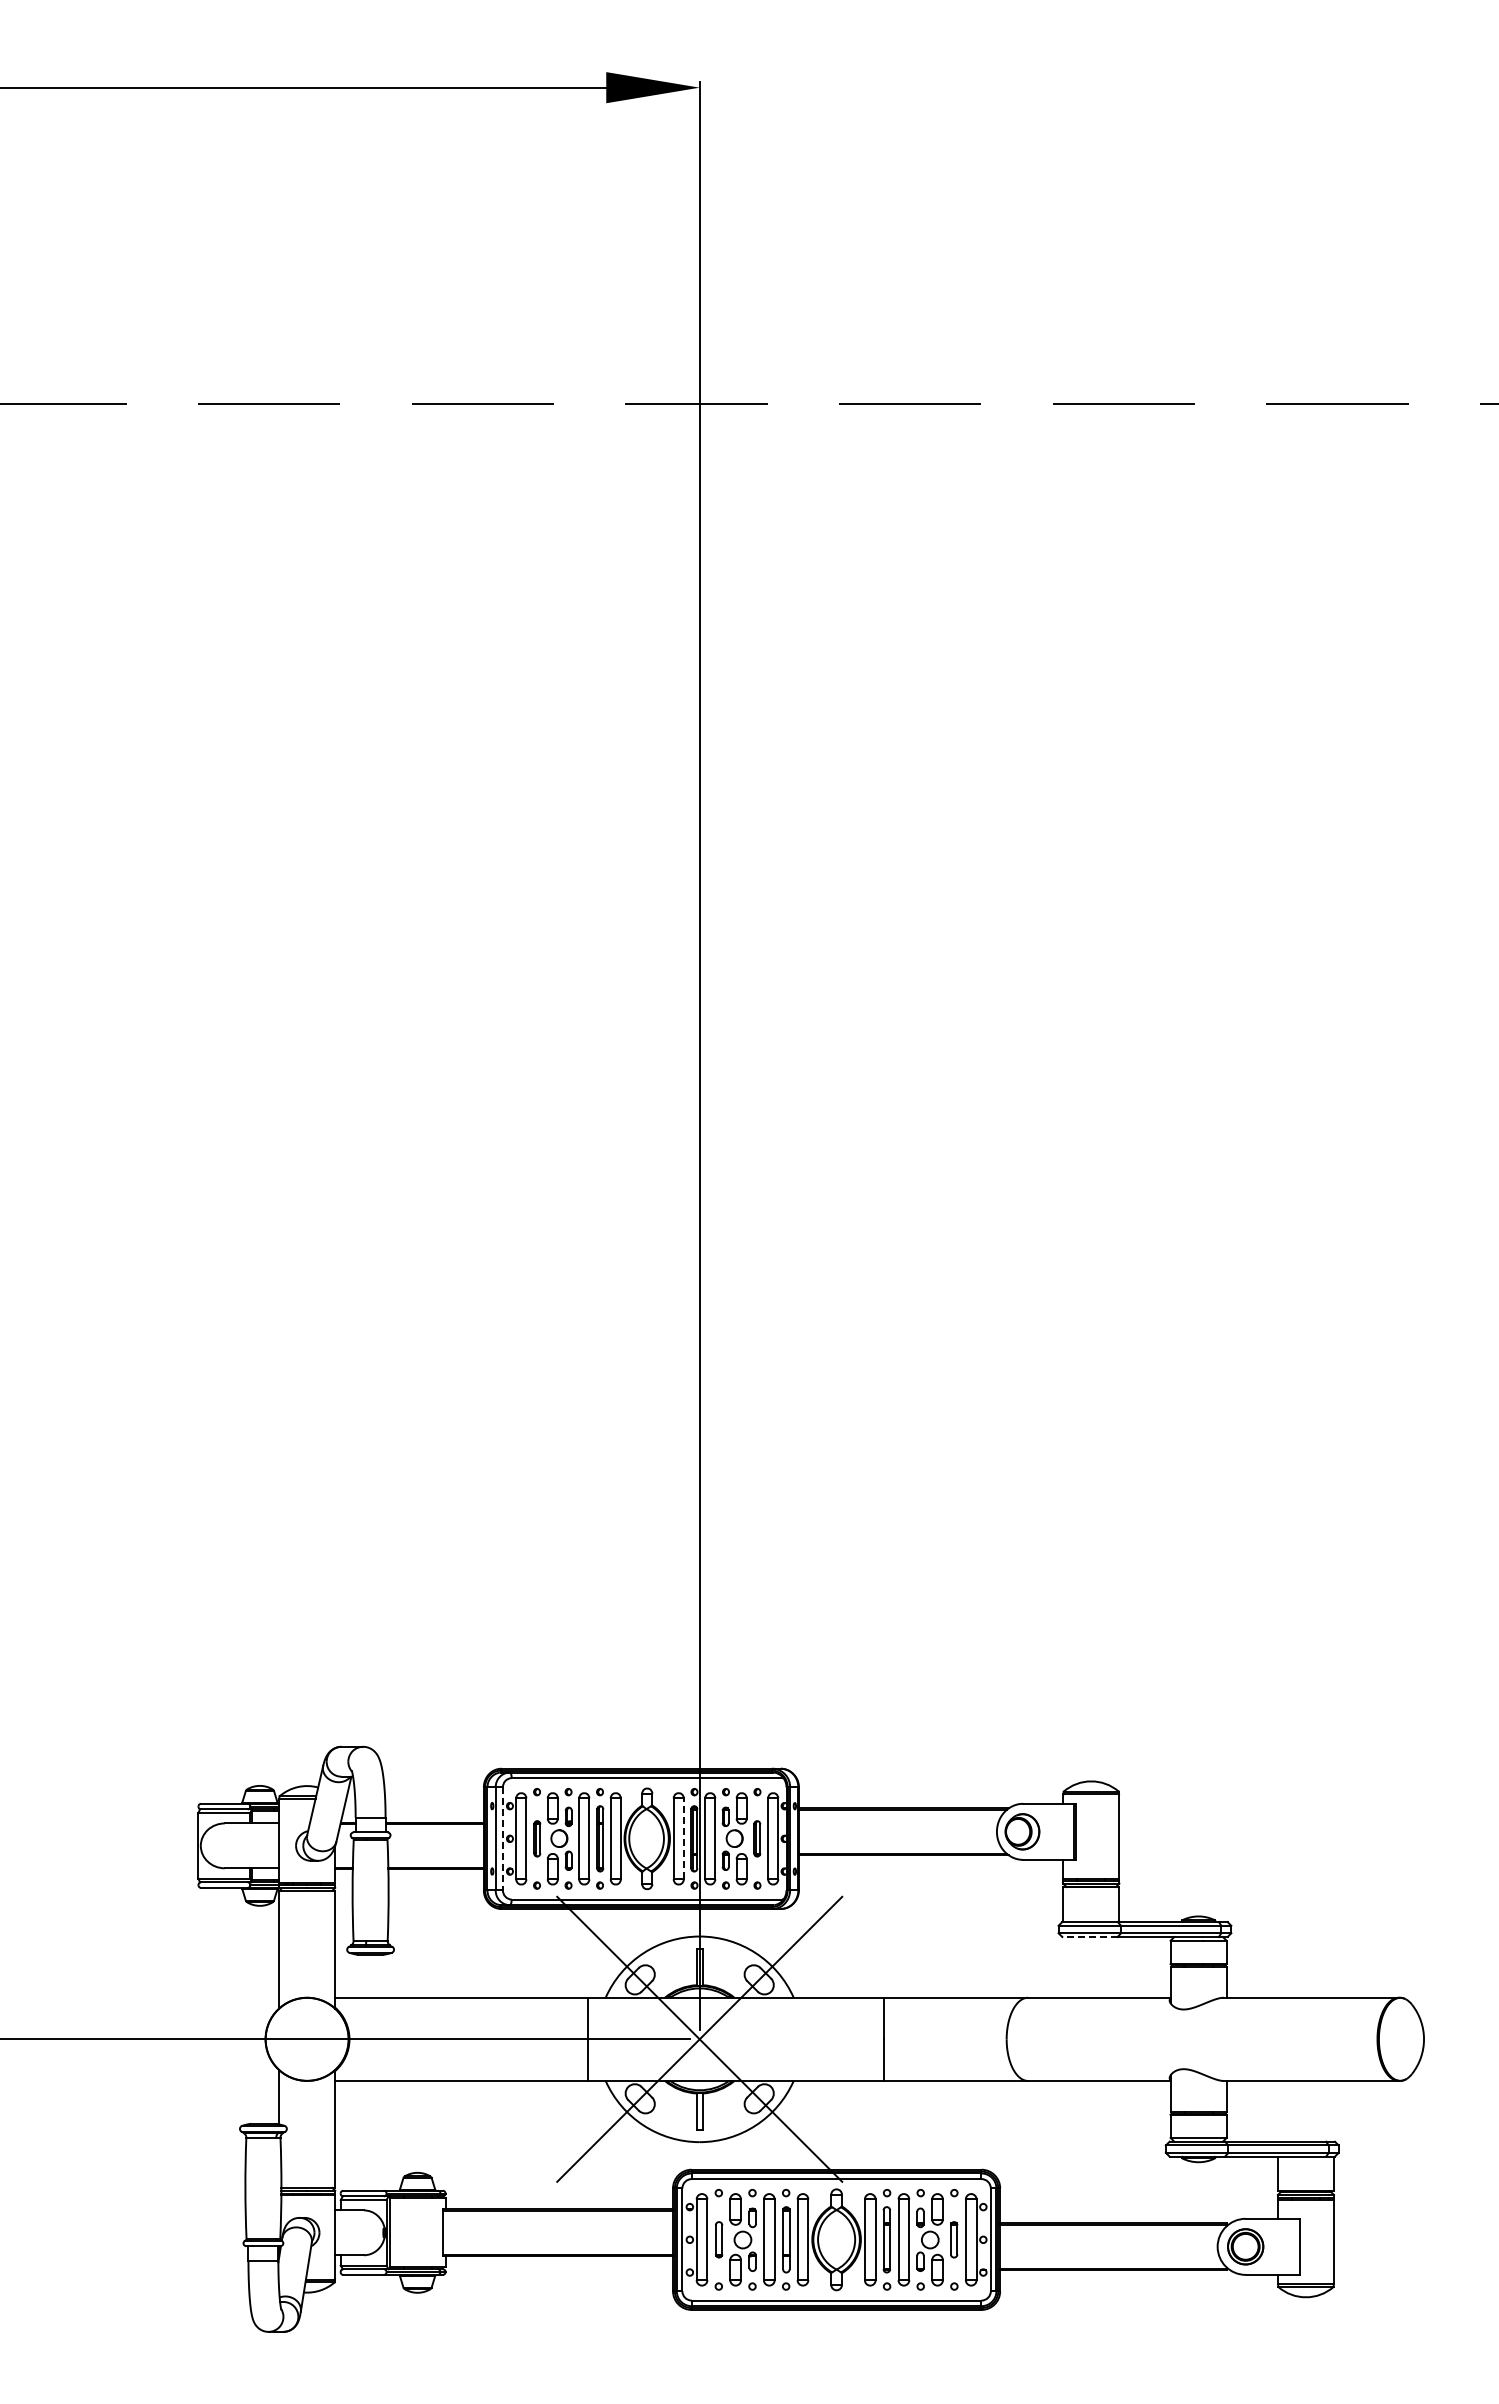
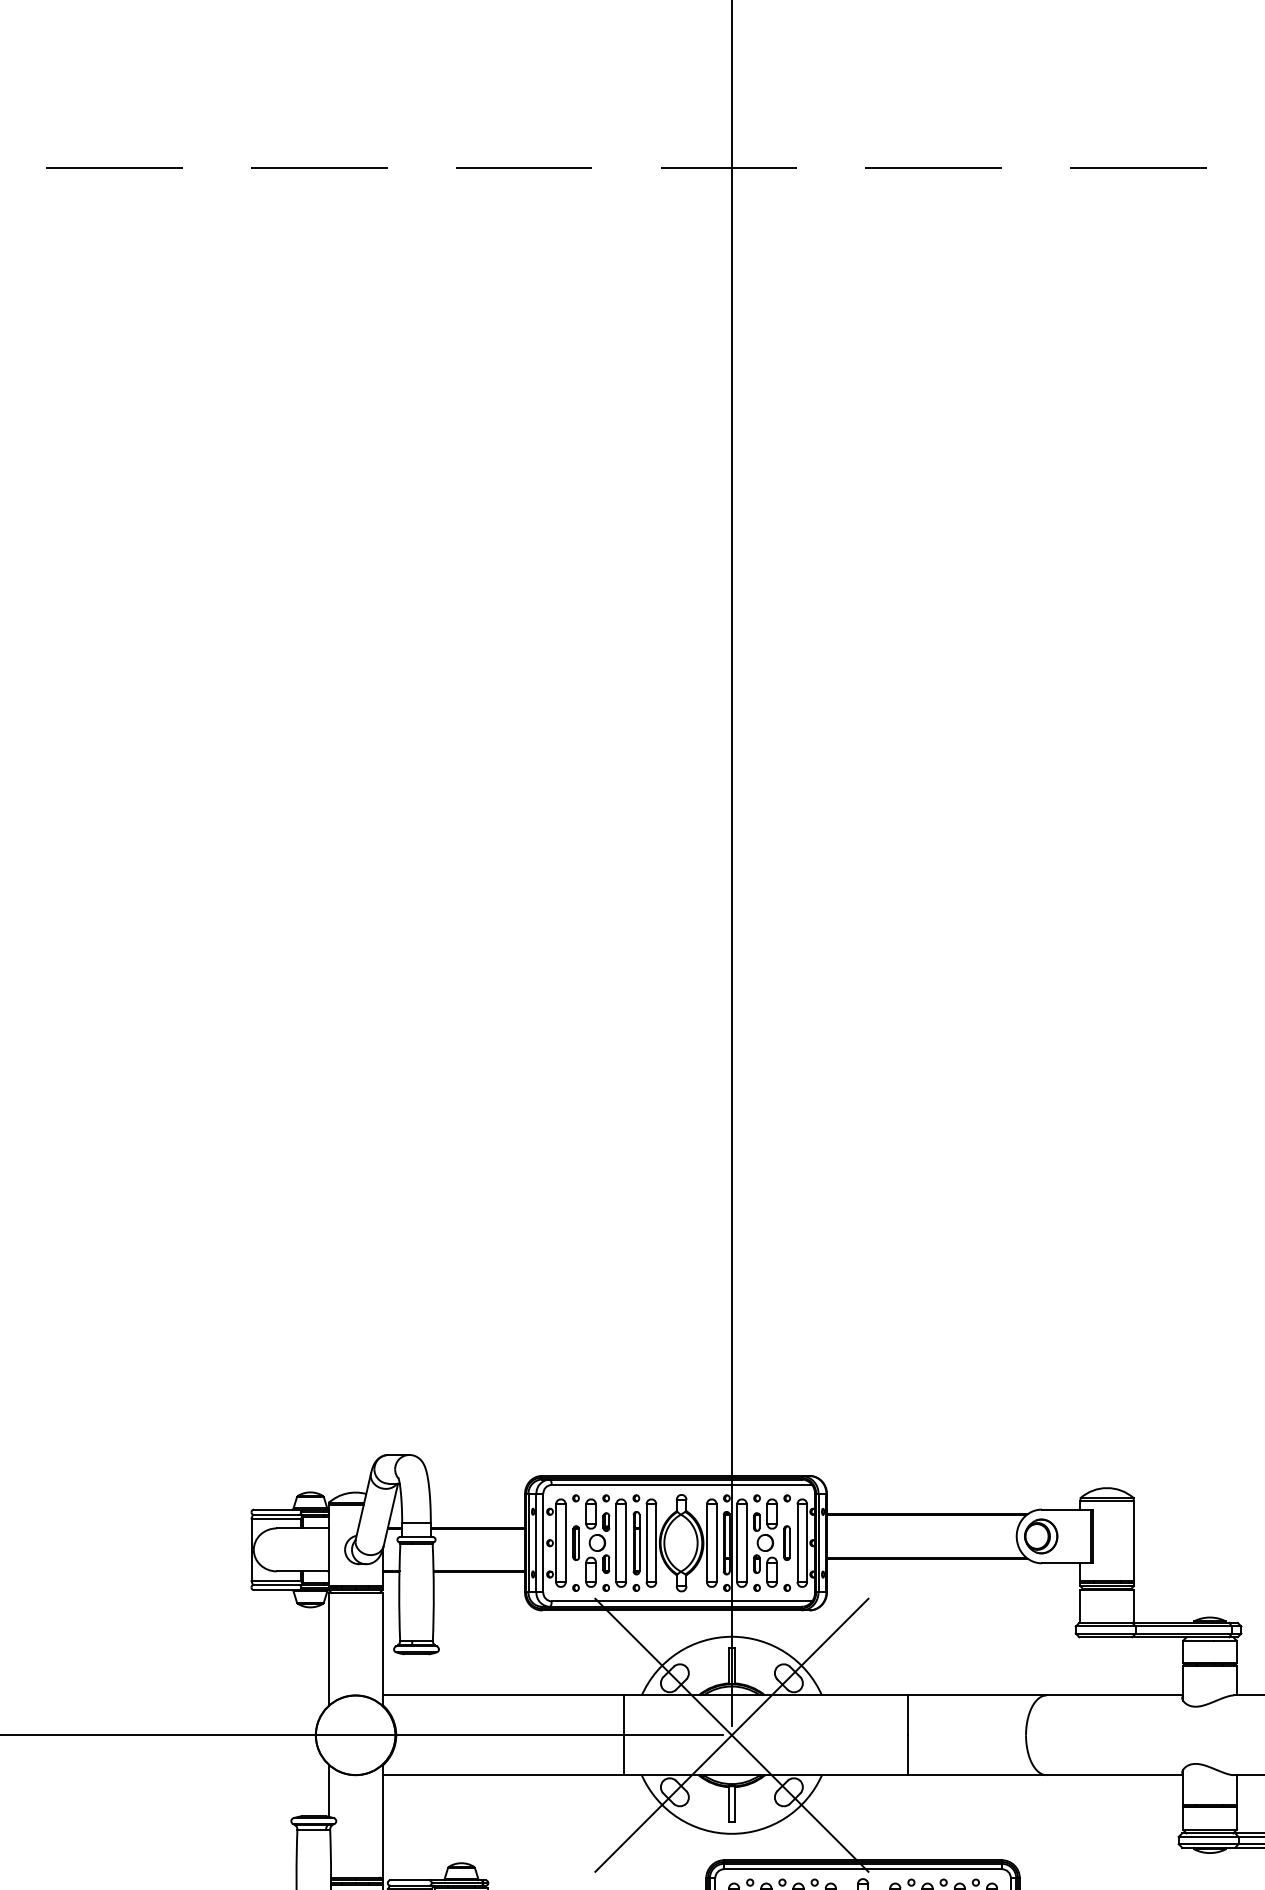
line: (683, 1838) -> (716, 1542), dashed -> solid
line: (502, 1839) -> (542, 1543), dashed -> solid
line: (1090, 1937) -> (1106, 1637), dashed -> solid

